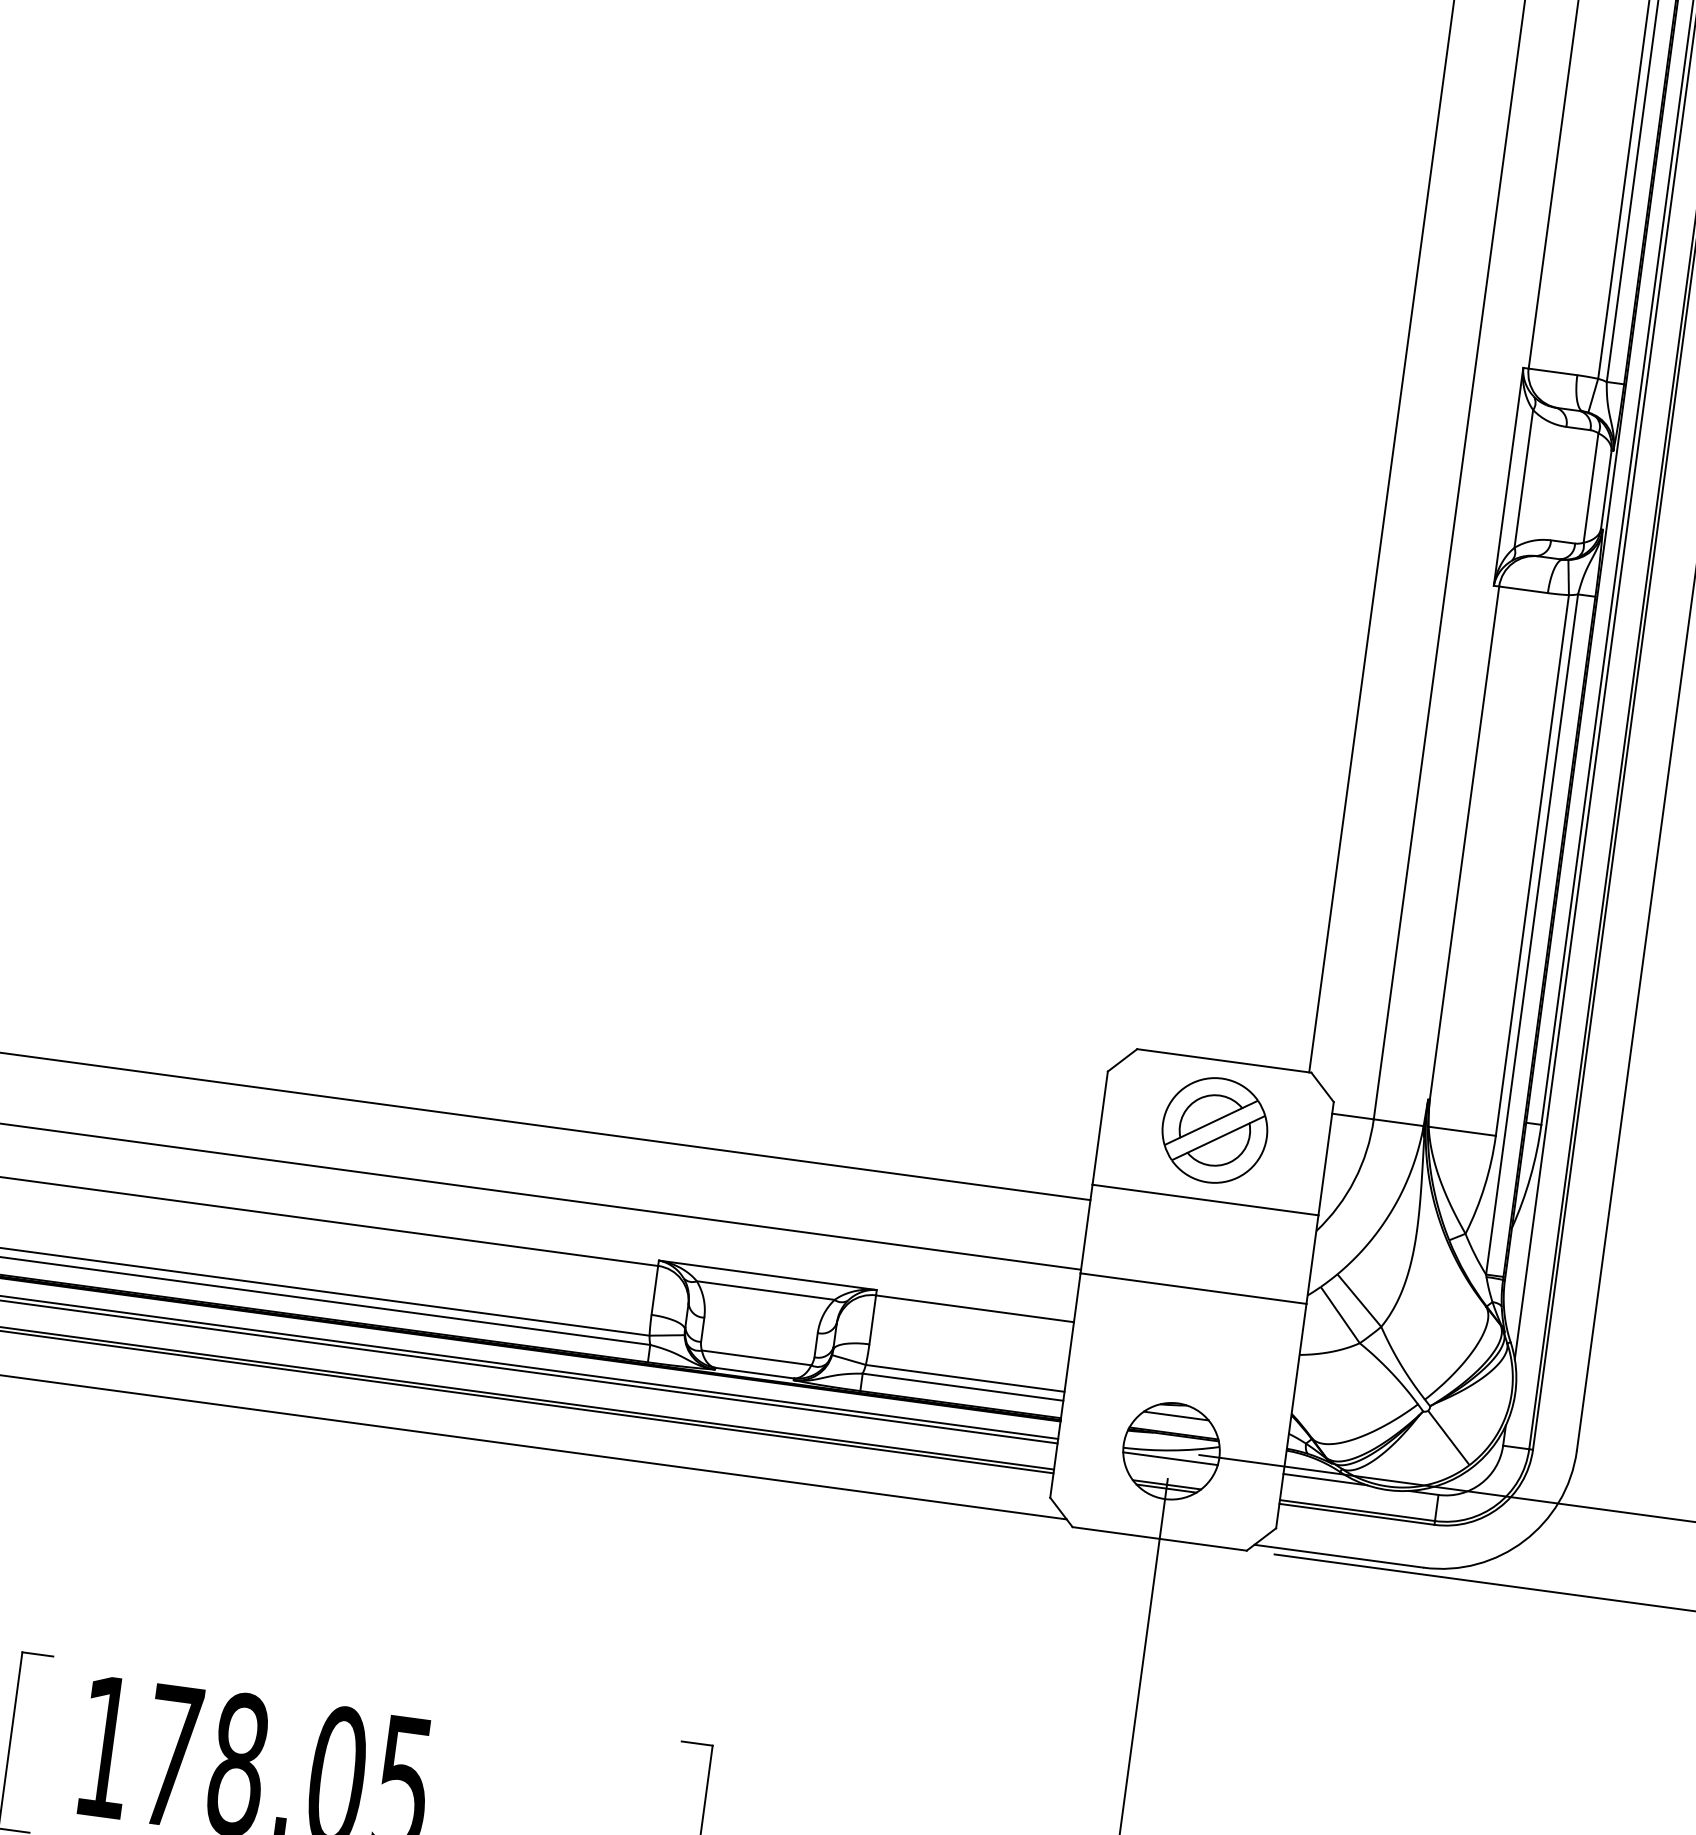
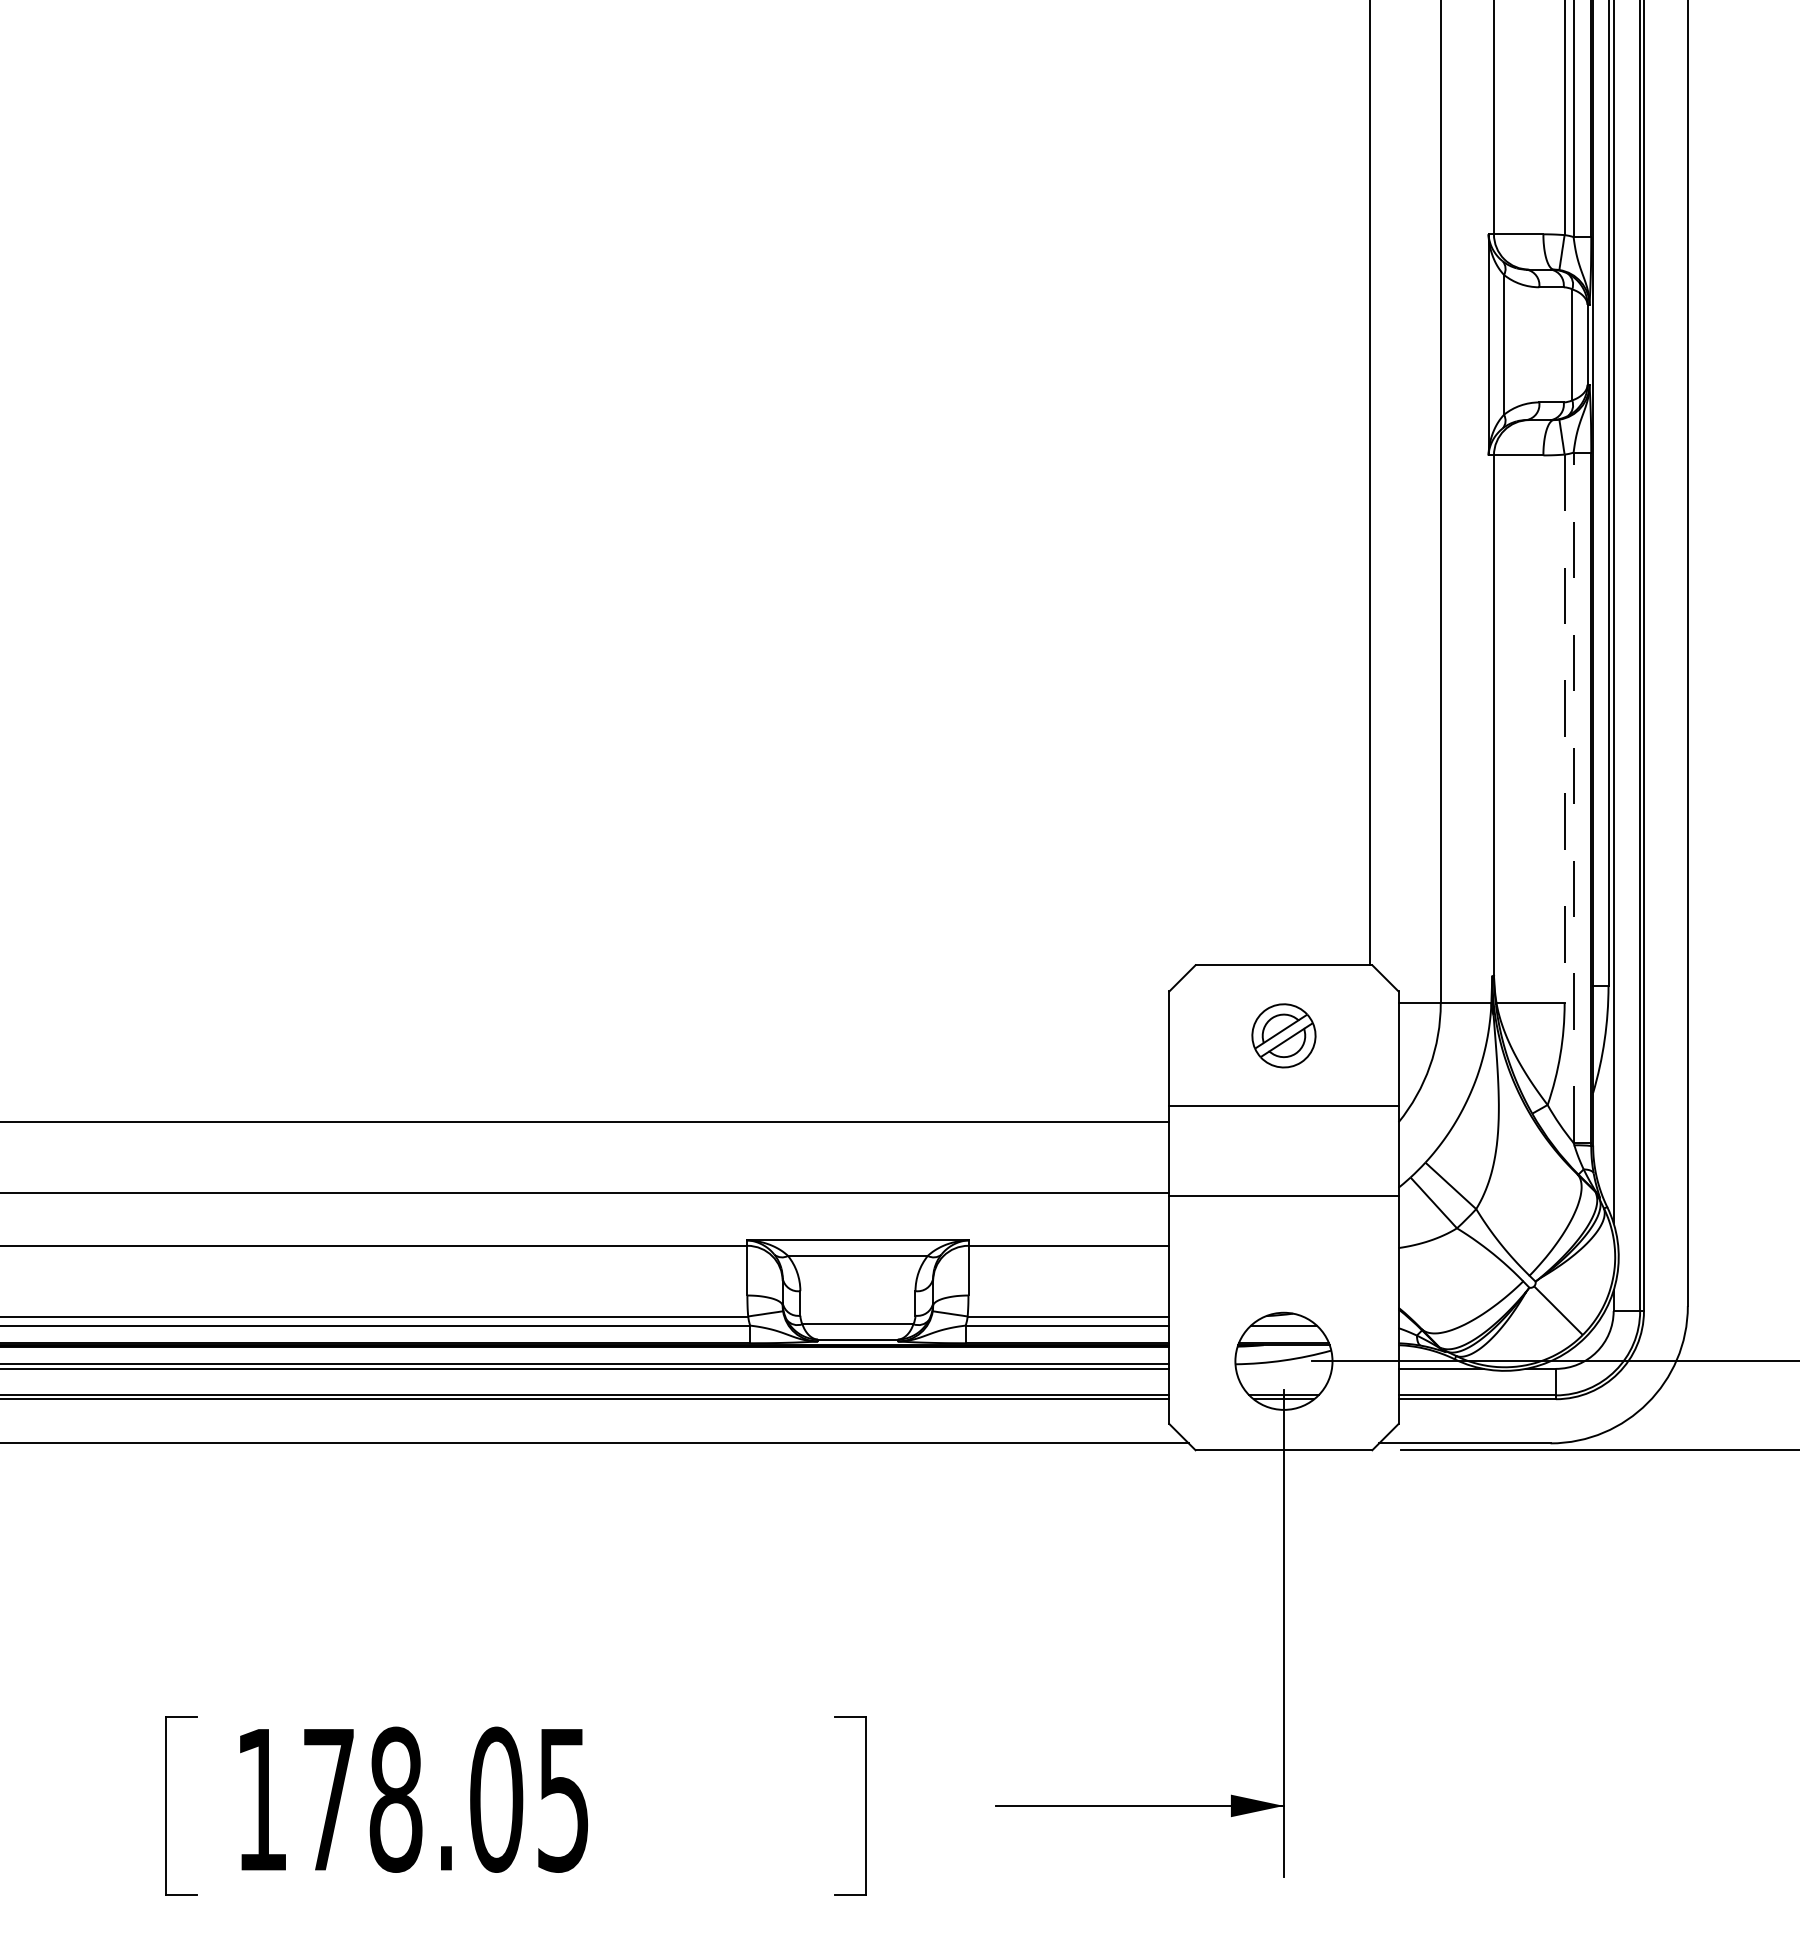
line: (1532, 866) -> (1564, 729), solid -> dashed
line: (1531, 934) -> (1573, 797), solid -> dashed
part: (1214, 1130) -> (1283, 1035), size x0.6
line: (1170, 1458) -> (1283, 1368), removed

